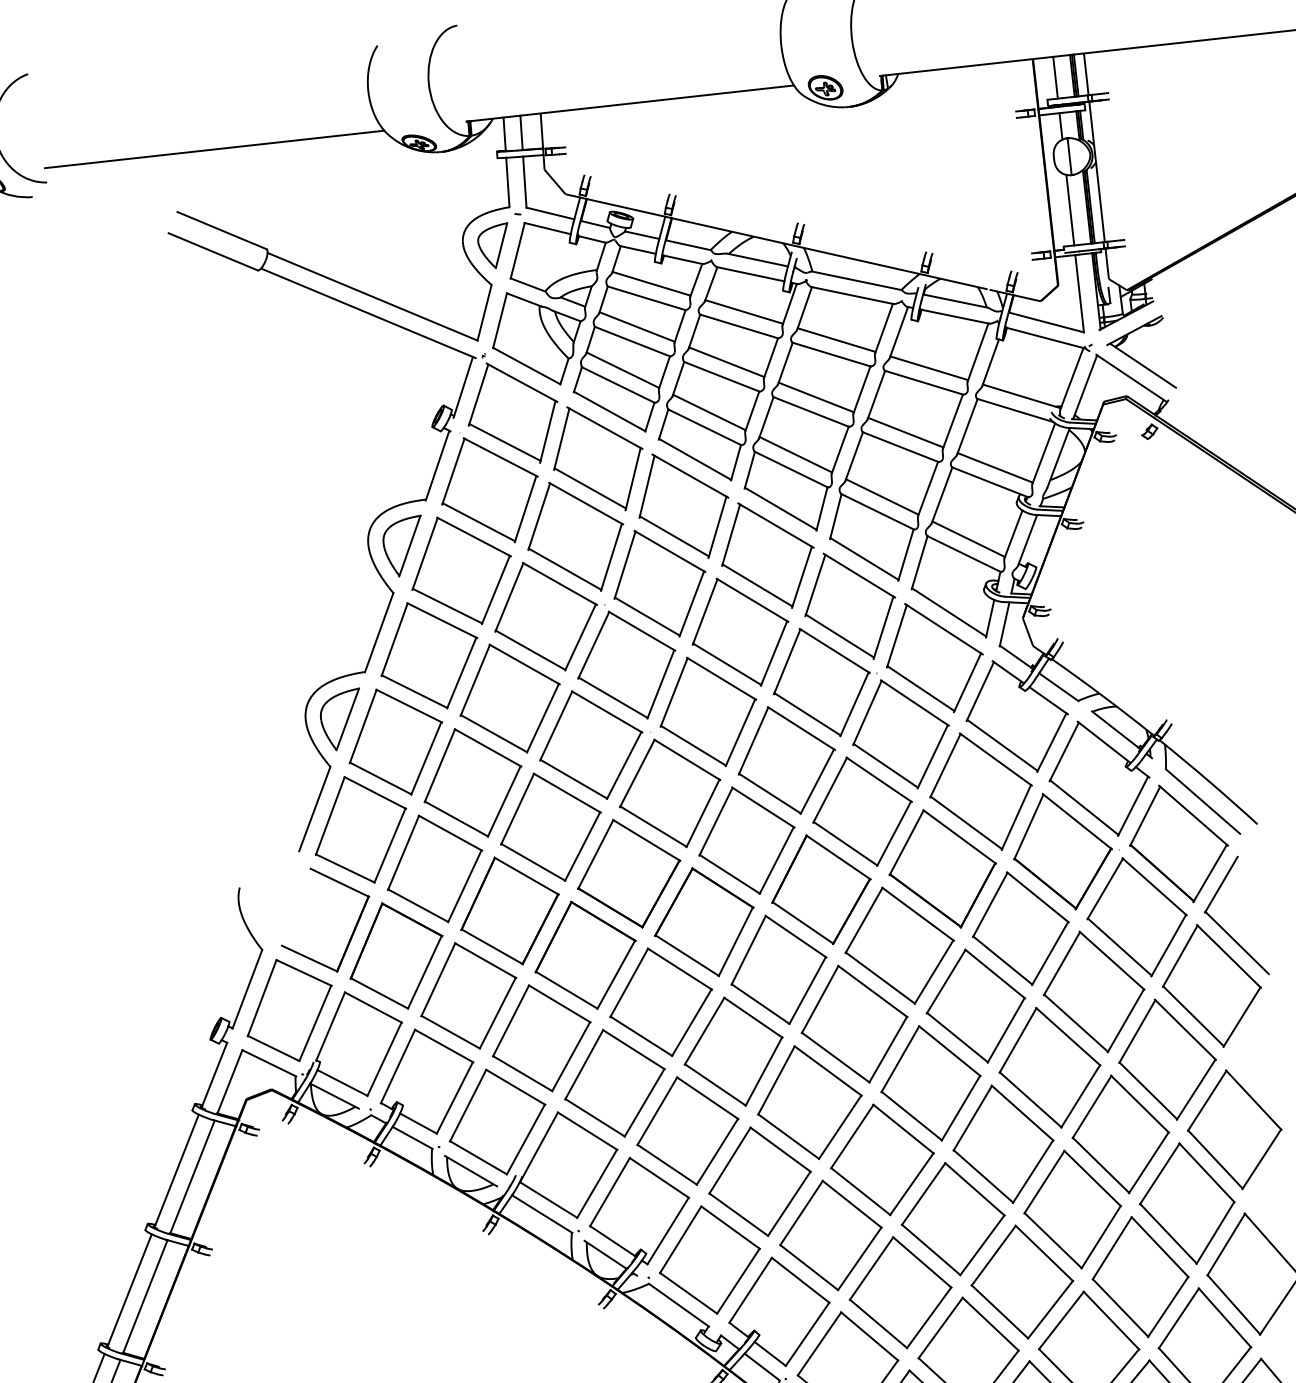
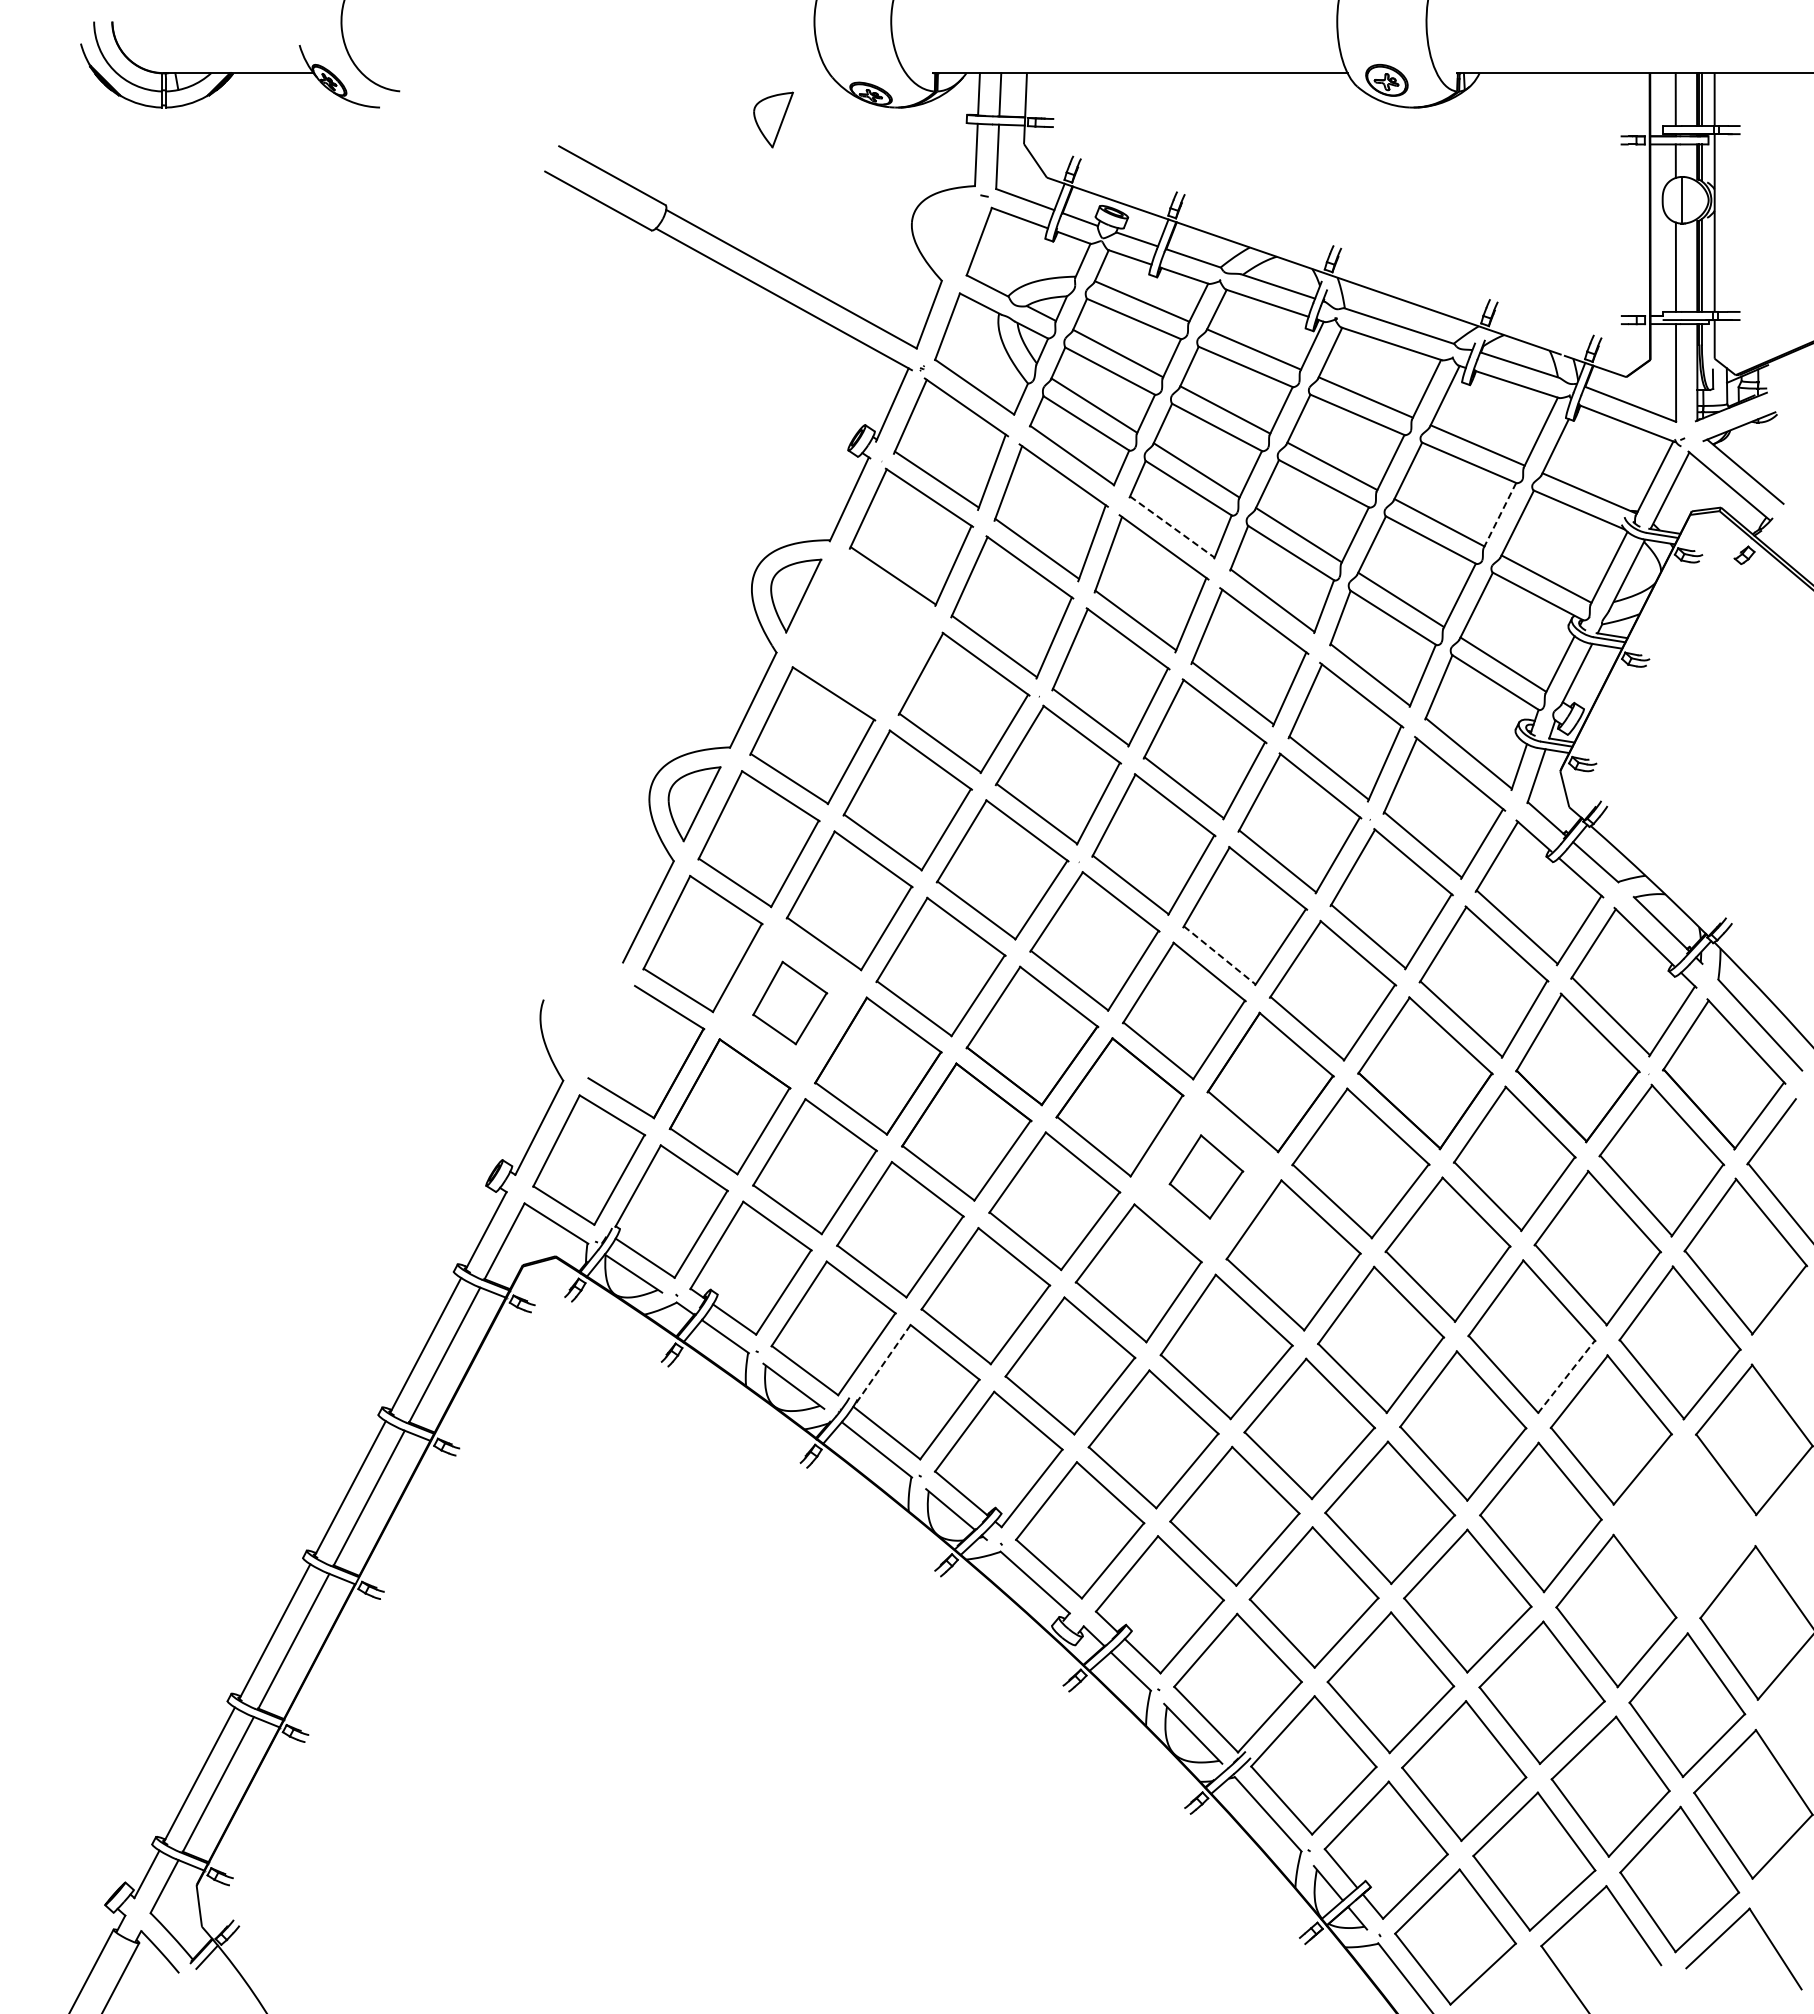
line: (214, 149) -> (614, 73), removed
part: (494, 246) -> (773, 119), moved
line: (953, 421) -> (1500, 515), solid -> dashed
line: (695, 459) -> (1172, 527), solid -> dashed
part: (461, 570) -> (864, 633), removed
line: (770, 793) -> (1220, 955), solid -> dashed
part: (434, 868) -> (789, 1002), size x0.6
part: (778, 969) -> (1206, 1176), size x0.6
line: (1080, 1096) -> (1566, 1376), solid -> dashed
line: (538, 1147) -> (881, 1366), solid -> dashed
part: (1186, 1203) -> (1684, 1525), removed

